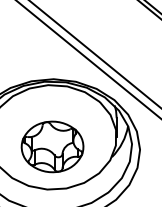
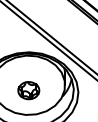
part: (52, 146) -> (28, 90), size x0.6

